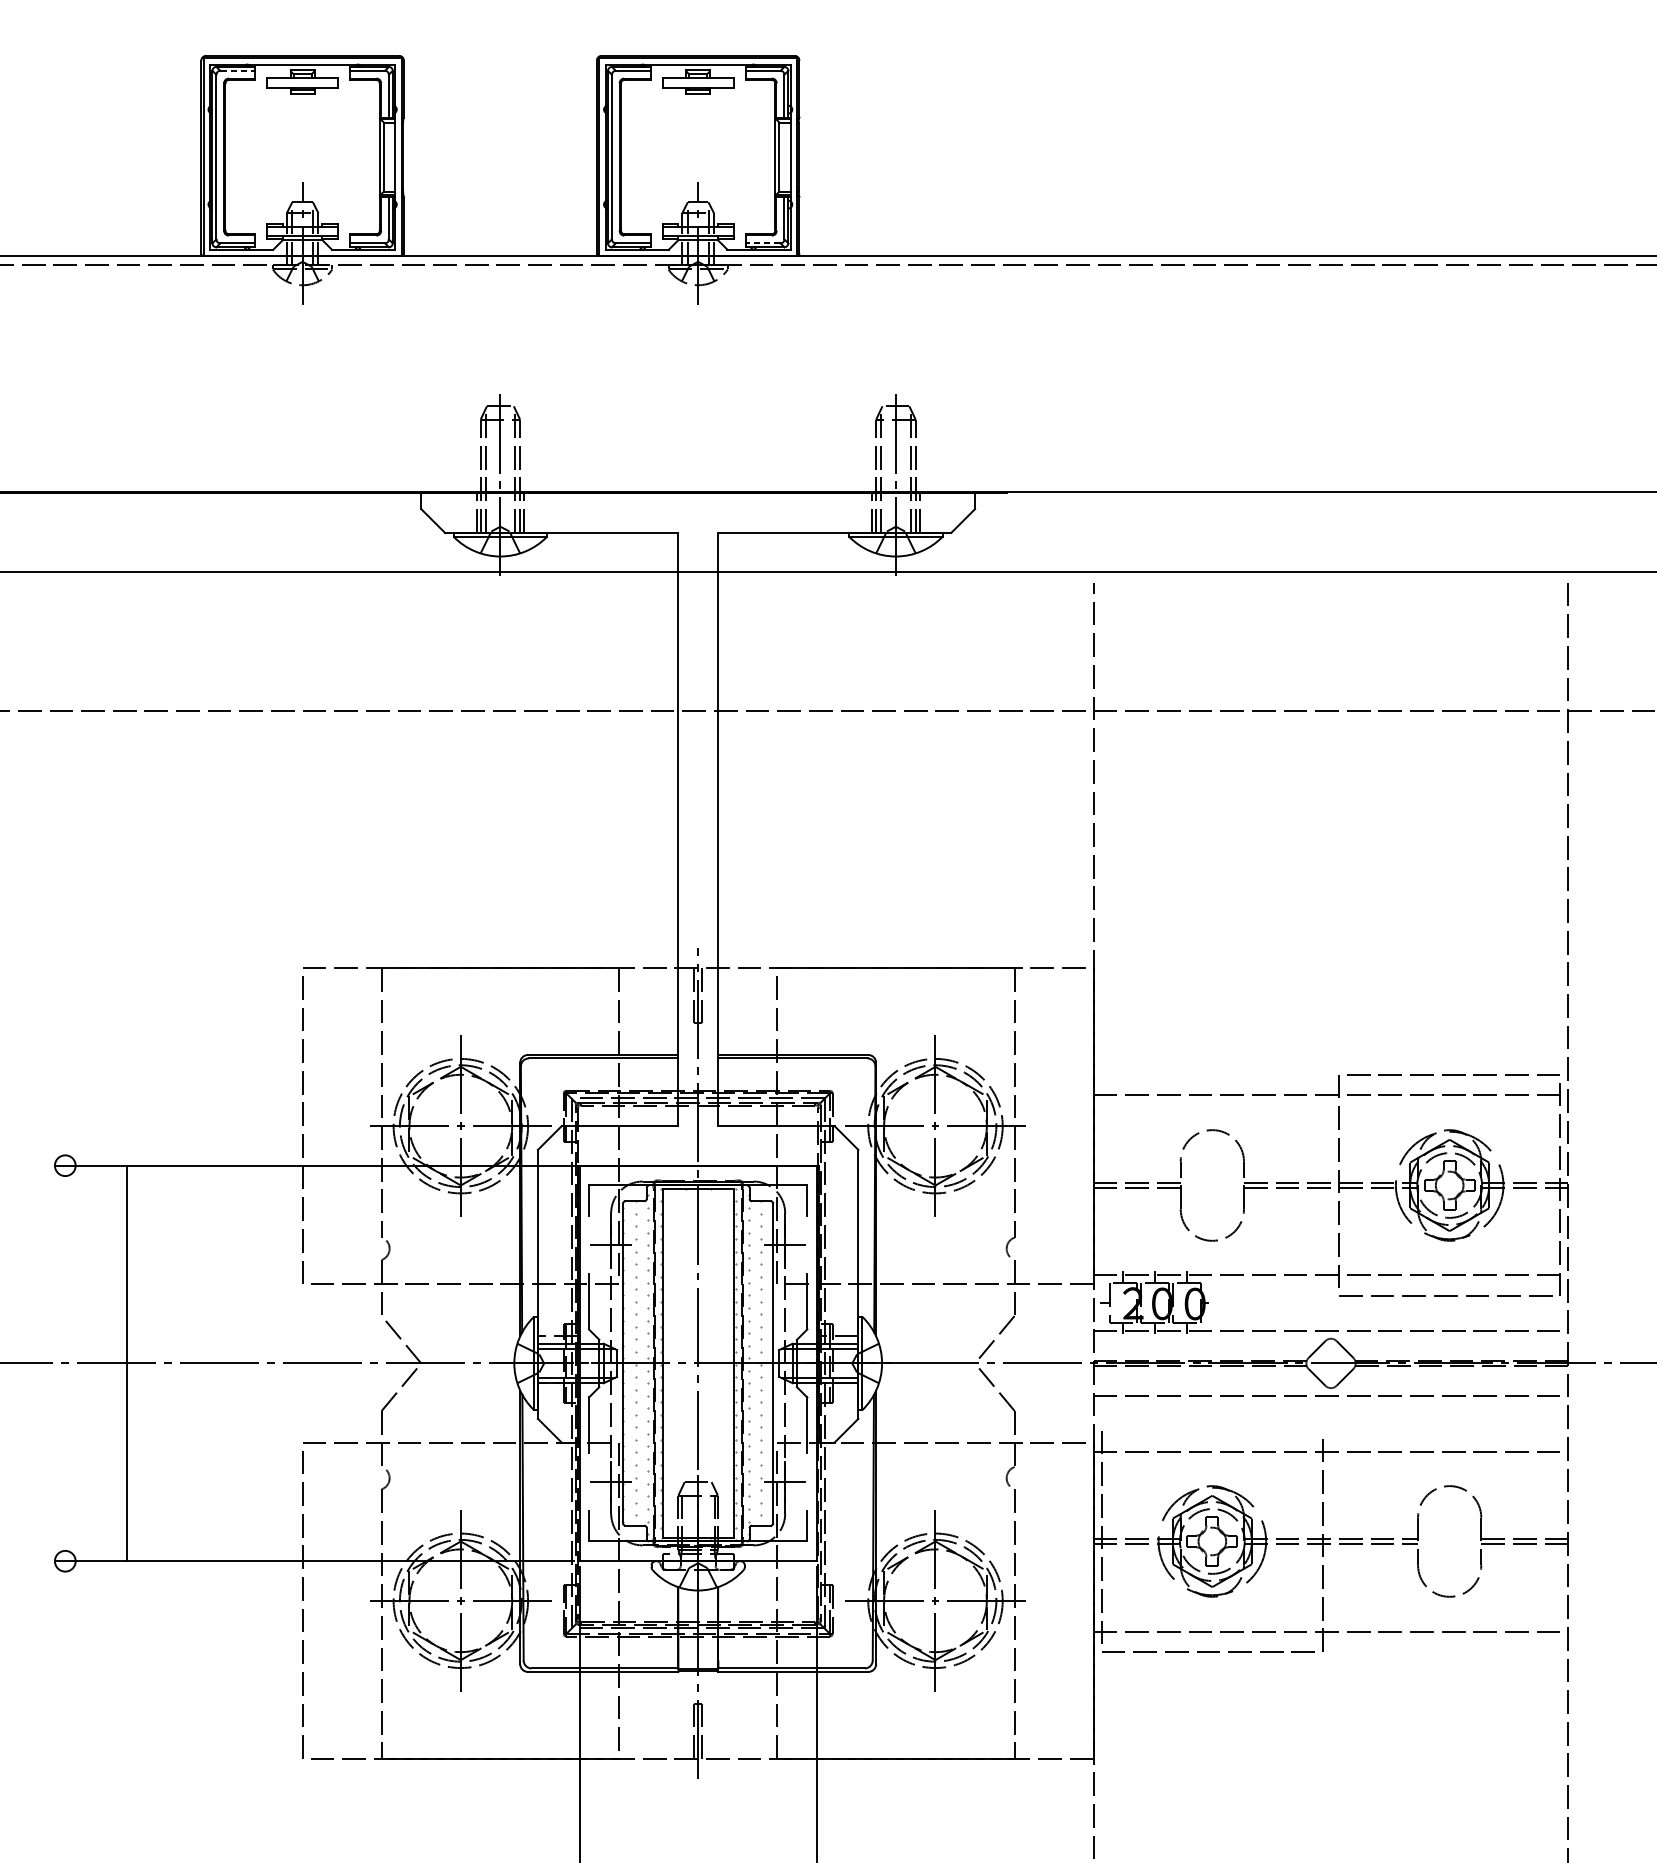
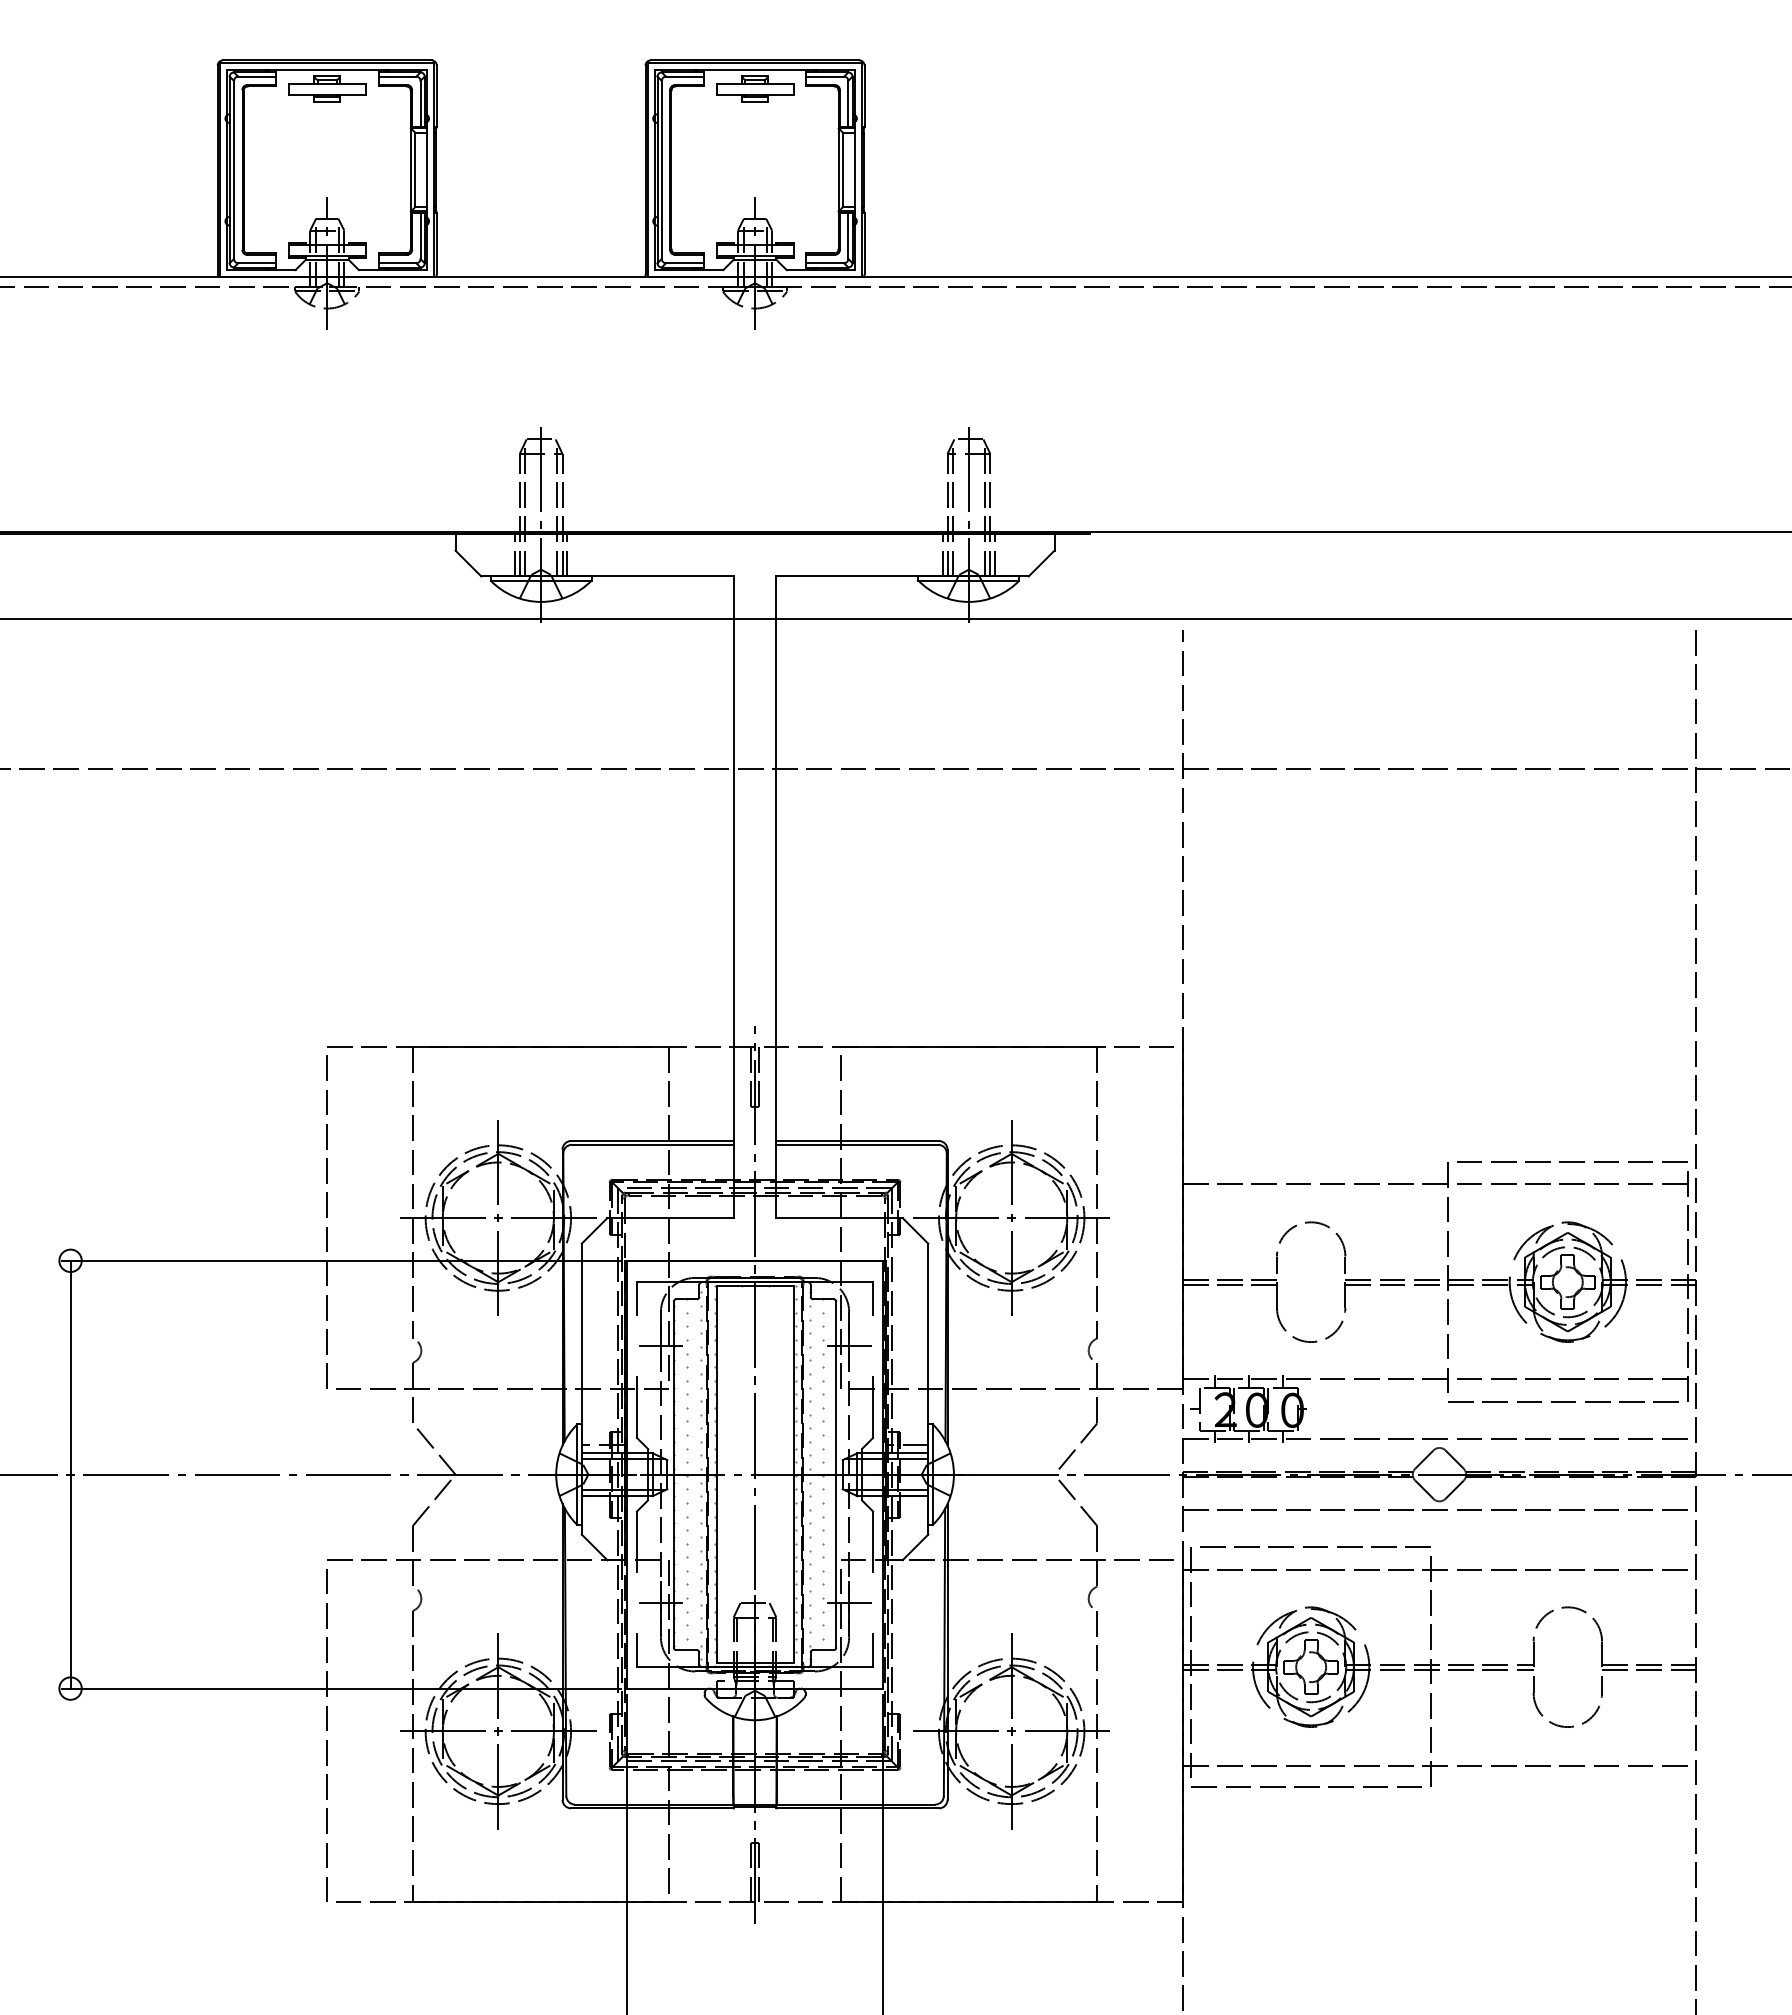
line: (238, 70) -> (257, 76), dashed -> solid
line: (763, 243) -> (825, 263), dashed -> solid
line: (127, 1363) -> (70, 1474), moved
line: (1216, 1429) -> (1315, 1546), added

